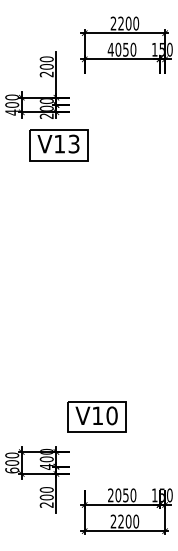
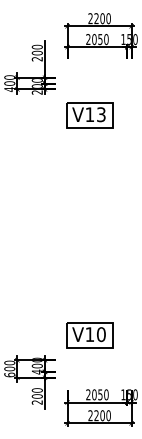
text: (110, 49) -> (88, 39), 4050 -> 2050
part: (58, 145) -> (88, 115), moved
part: (96, 416) -> (88, 335), moved

